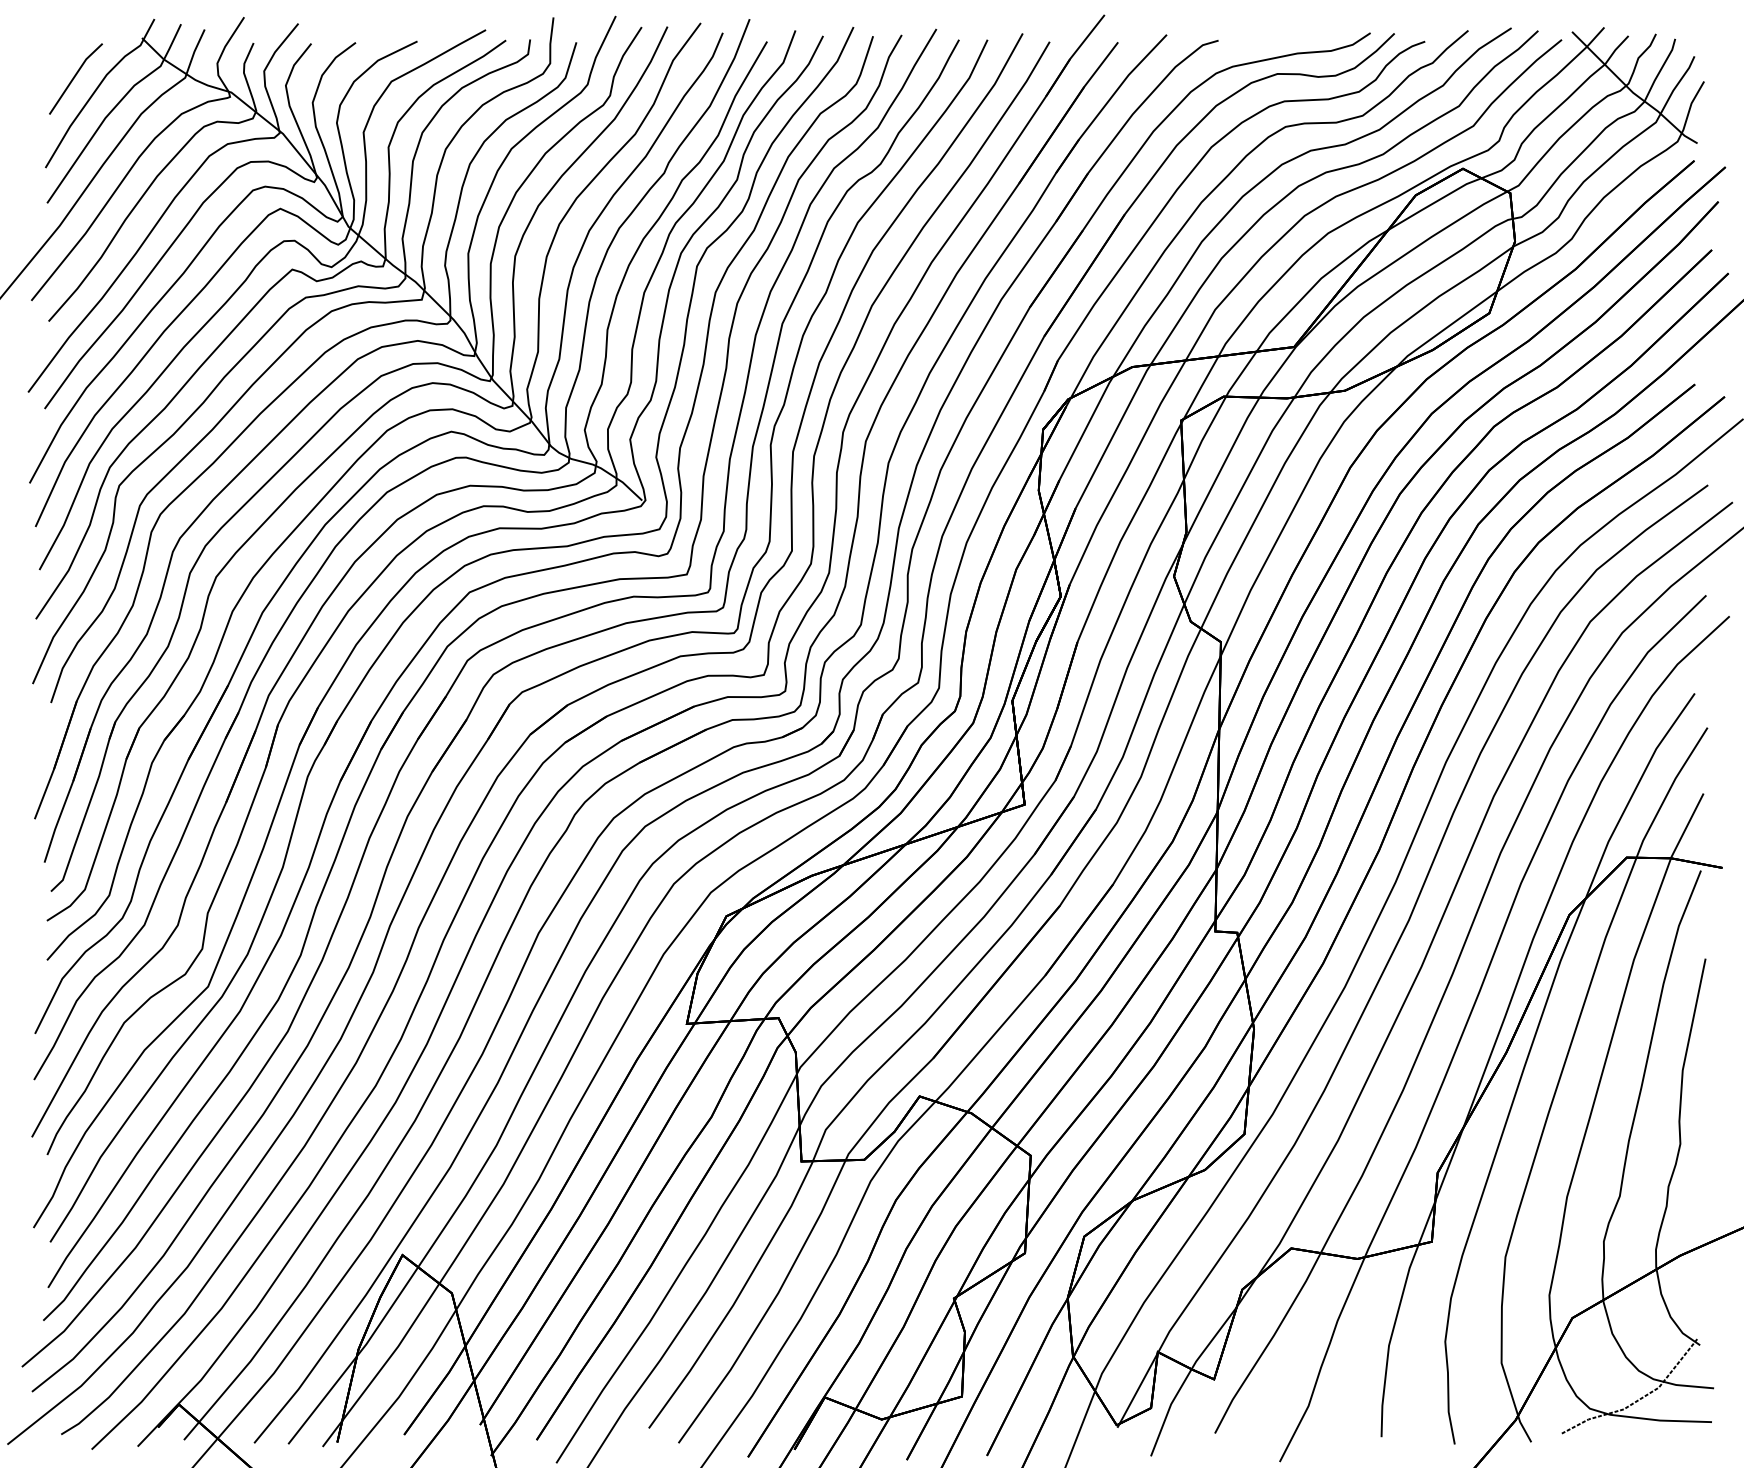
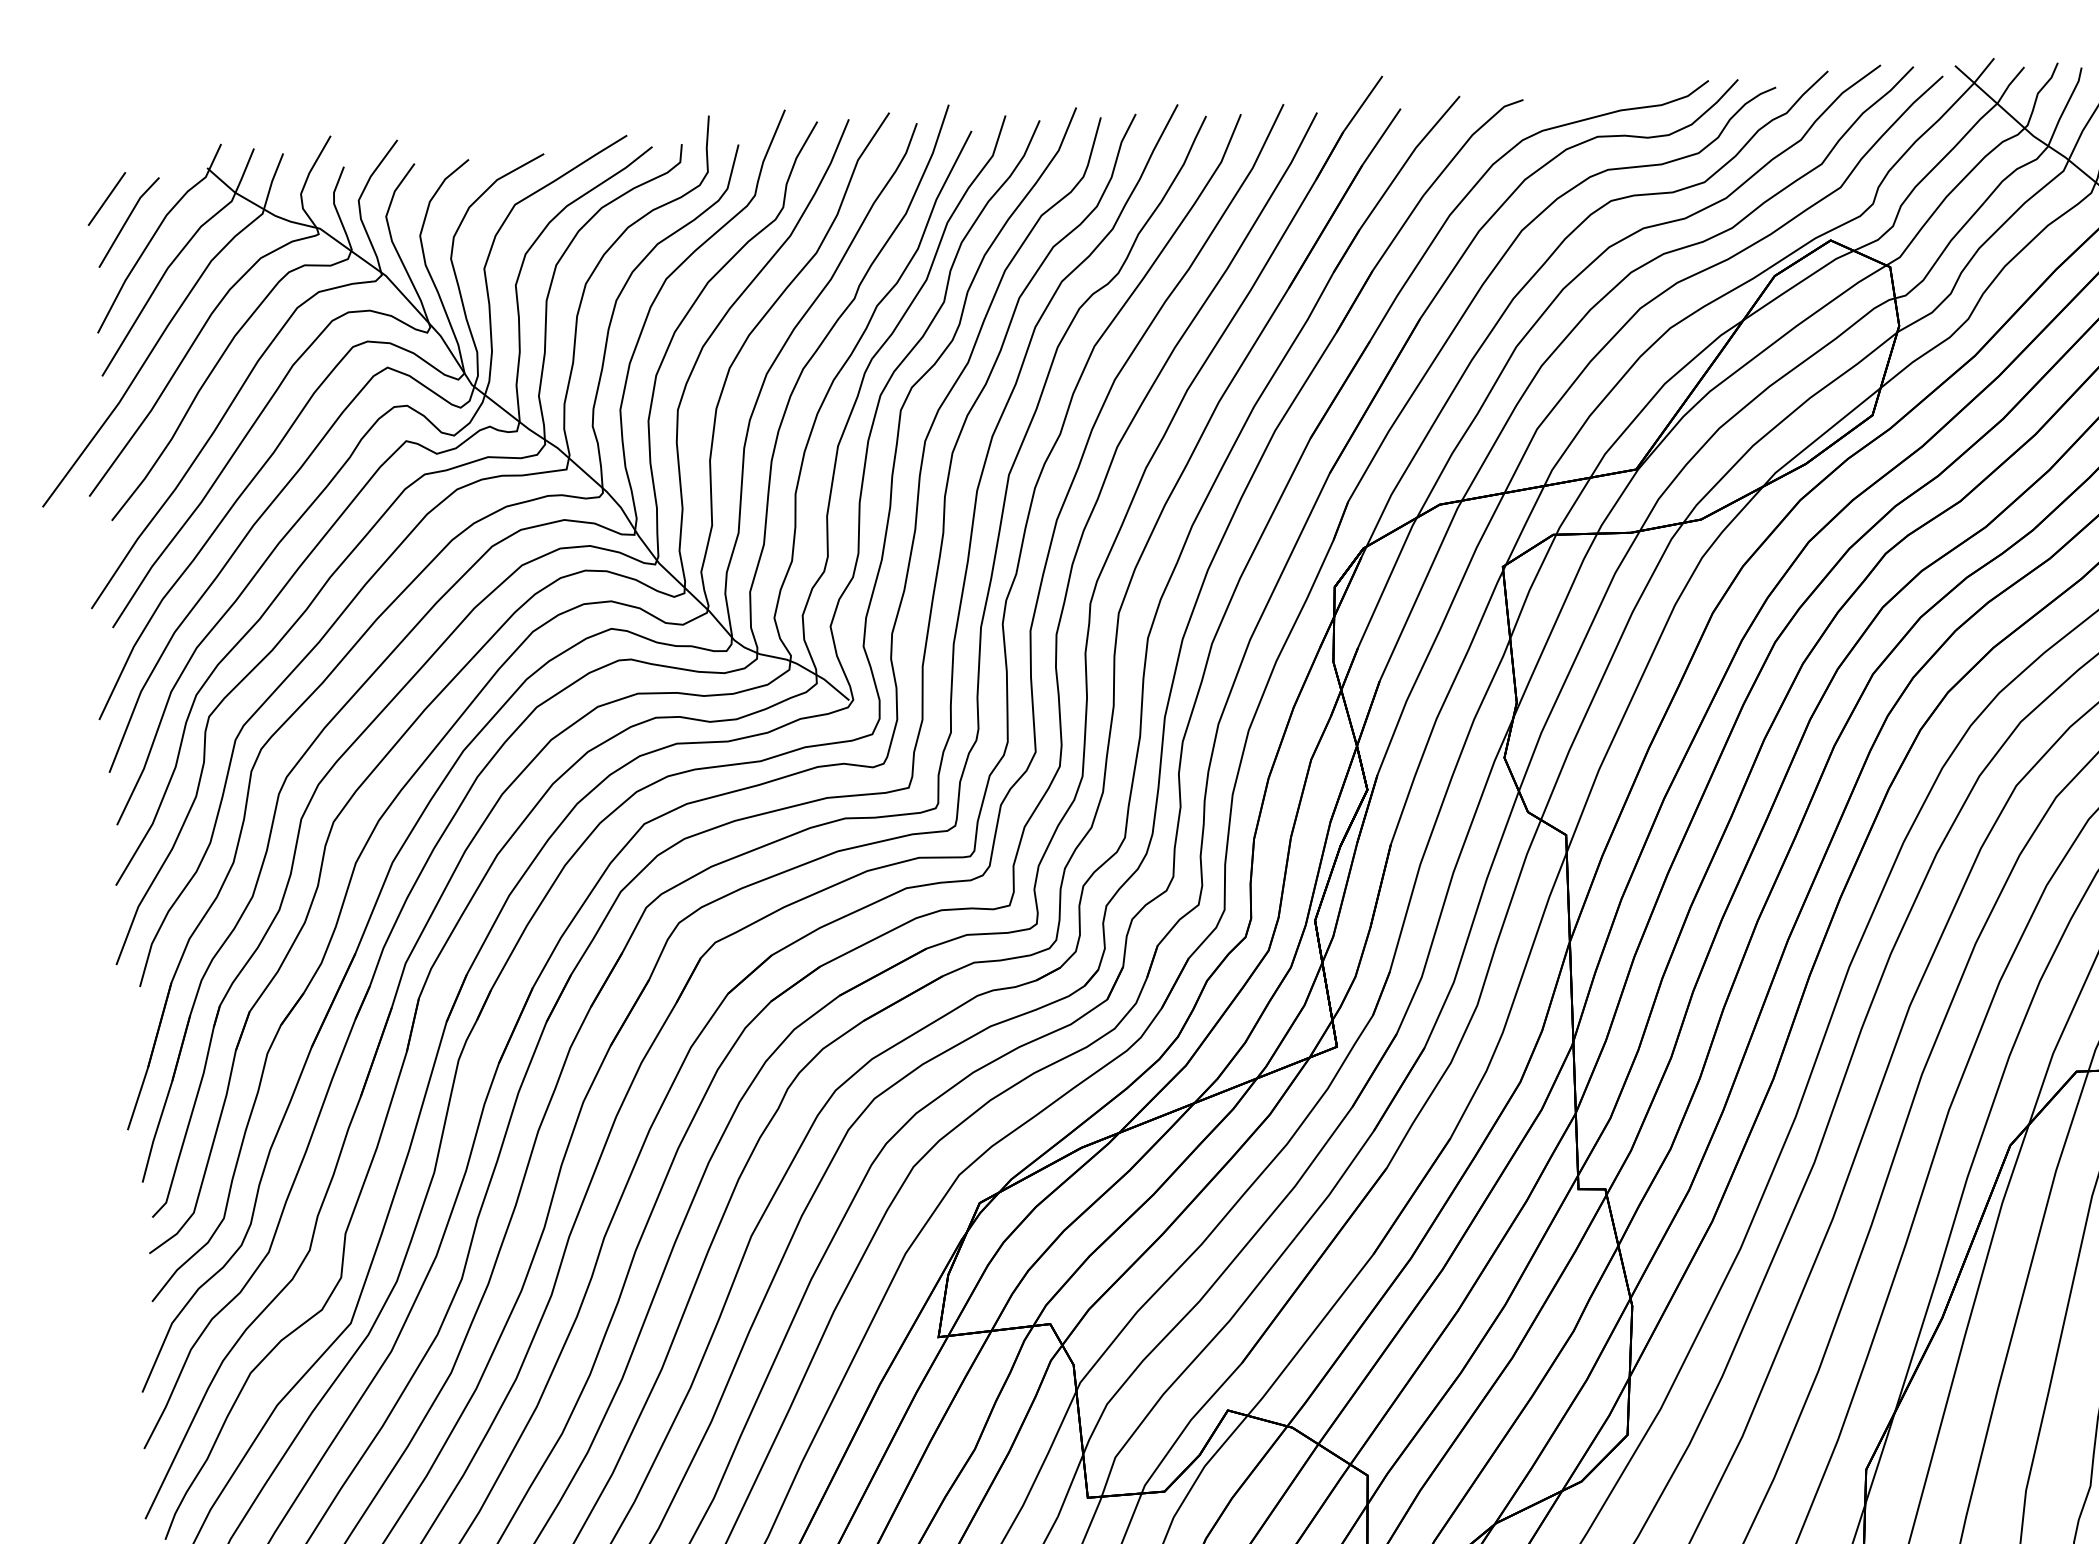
line: (58, 58) -> (106, 198), added

